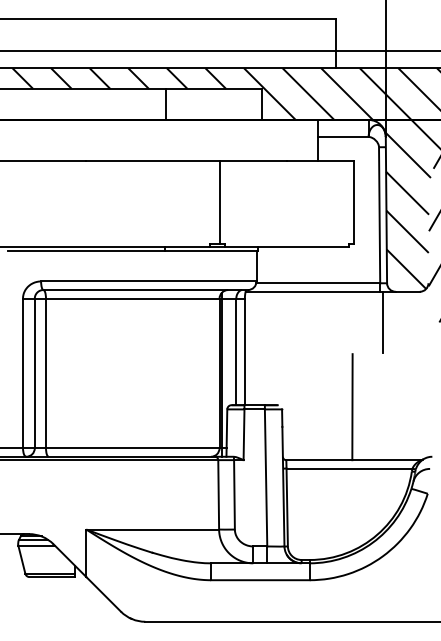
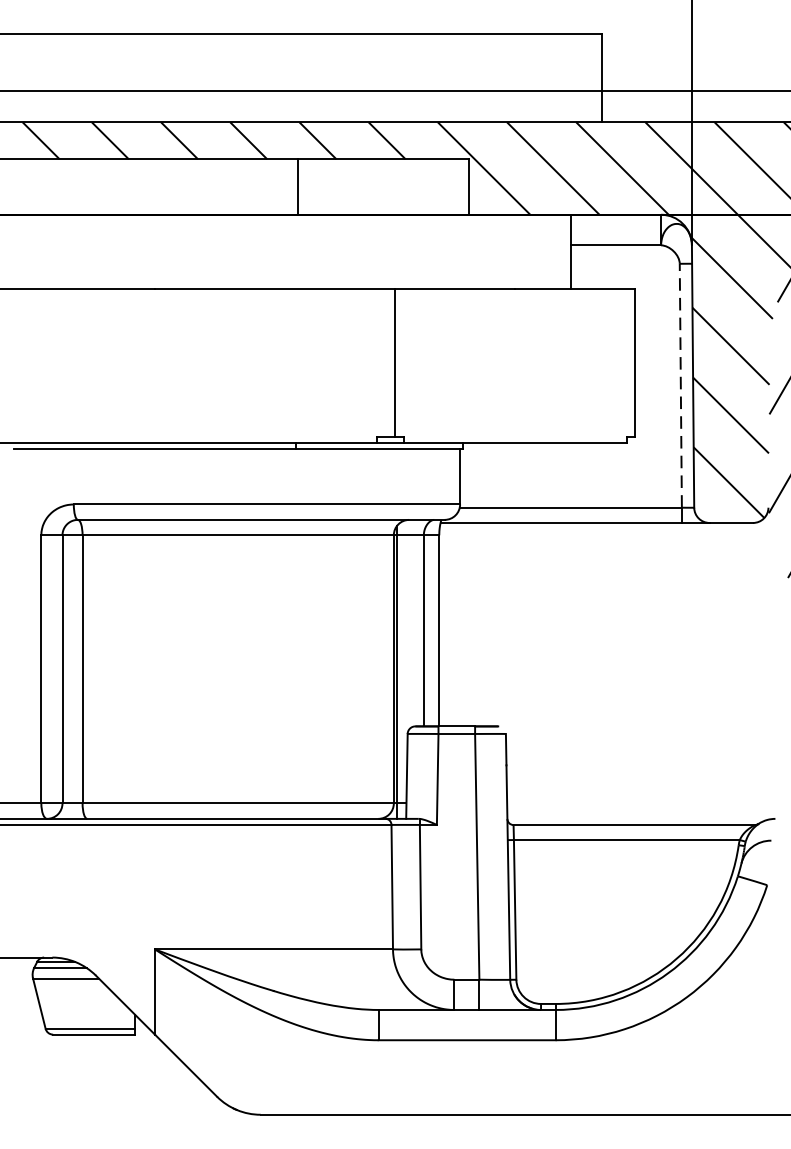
line: (379, 214) -> (680, 384), solid -> dashed
line: (382, 321) -> (686, 576), removed
line: (352, 407) -> (632, 730), removed

